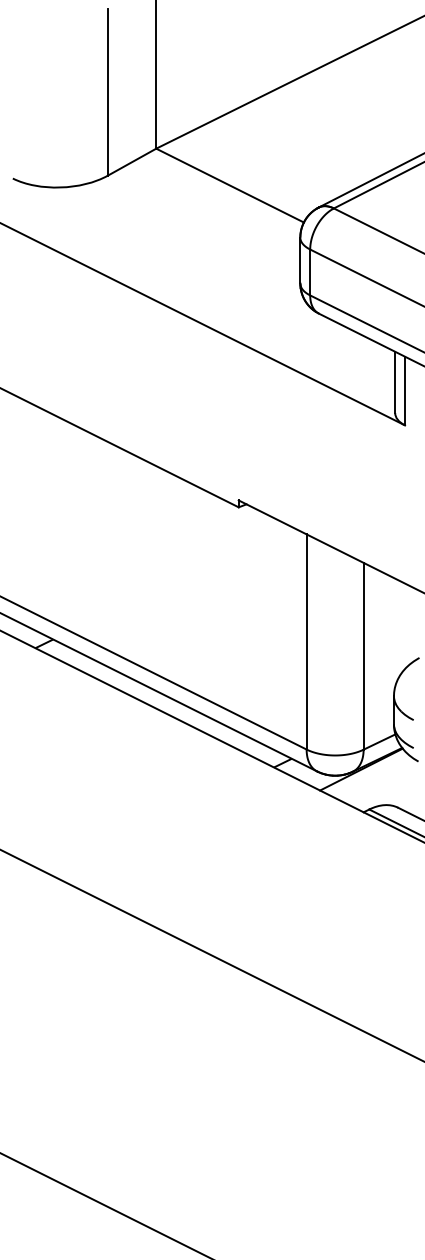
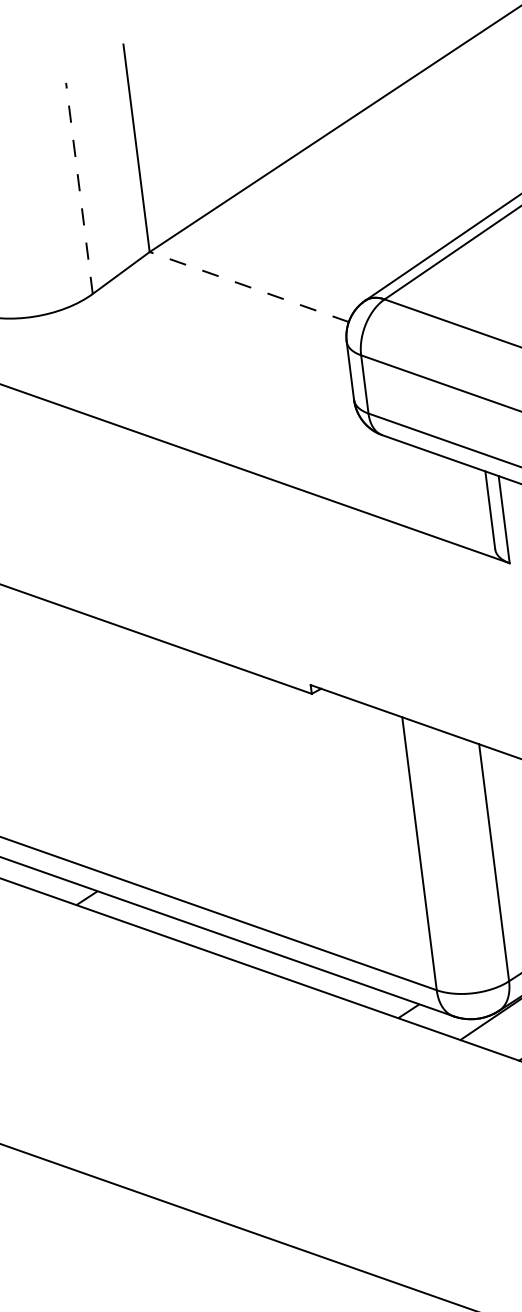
line: (107, 91) -> (78, 187), solid -> dashed
line: (230, 185) -> (249, 286), solid -> dashed

